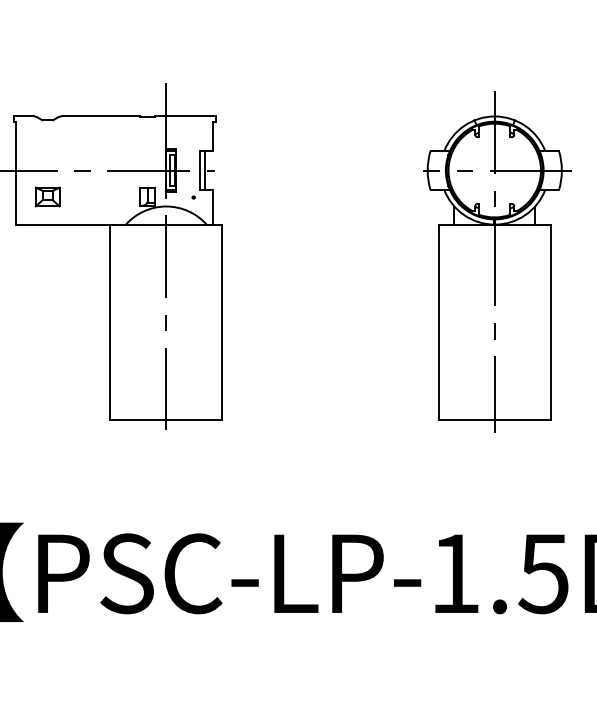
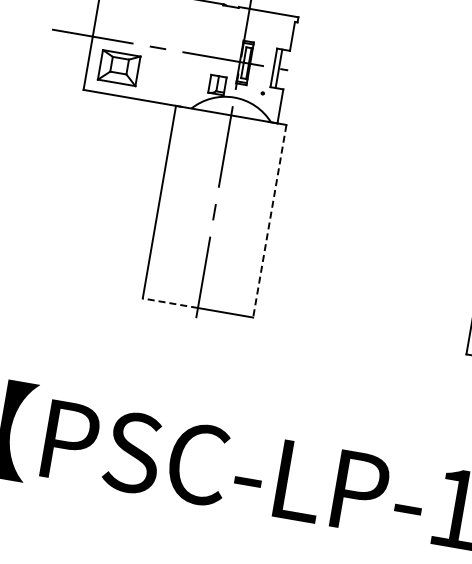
part: (47, 196) -> (118, 67), size x1.6
line: (222, 322) -> (269, 221), solid -> dashed
line: (137, 420) -> (169, 303), solid -> dashed

